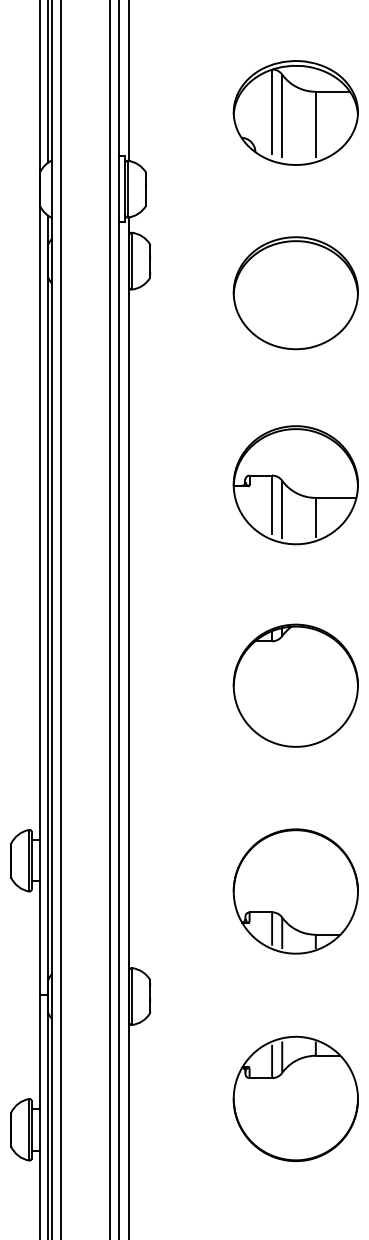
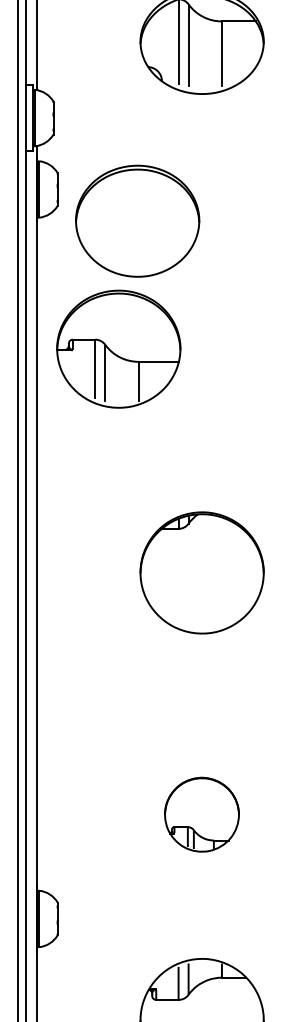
part: (295, 293) -> (137, 221), moved
part: (295, 485) -> (118, 349), moved
part: (295, 685) -> (201, 572), moved
part: (295, 891) -> (201, 814), size x0.6

